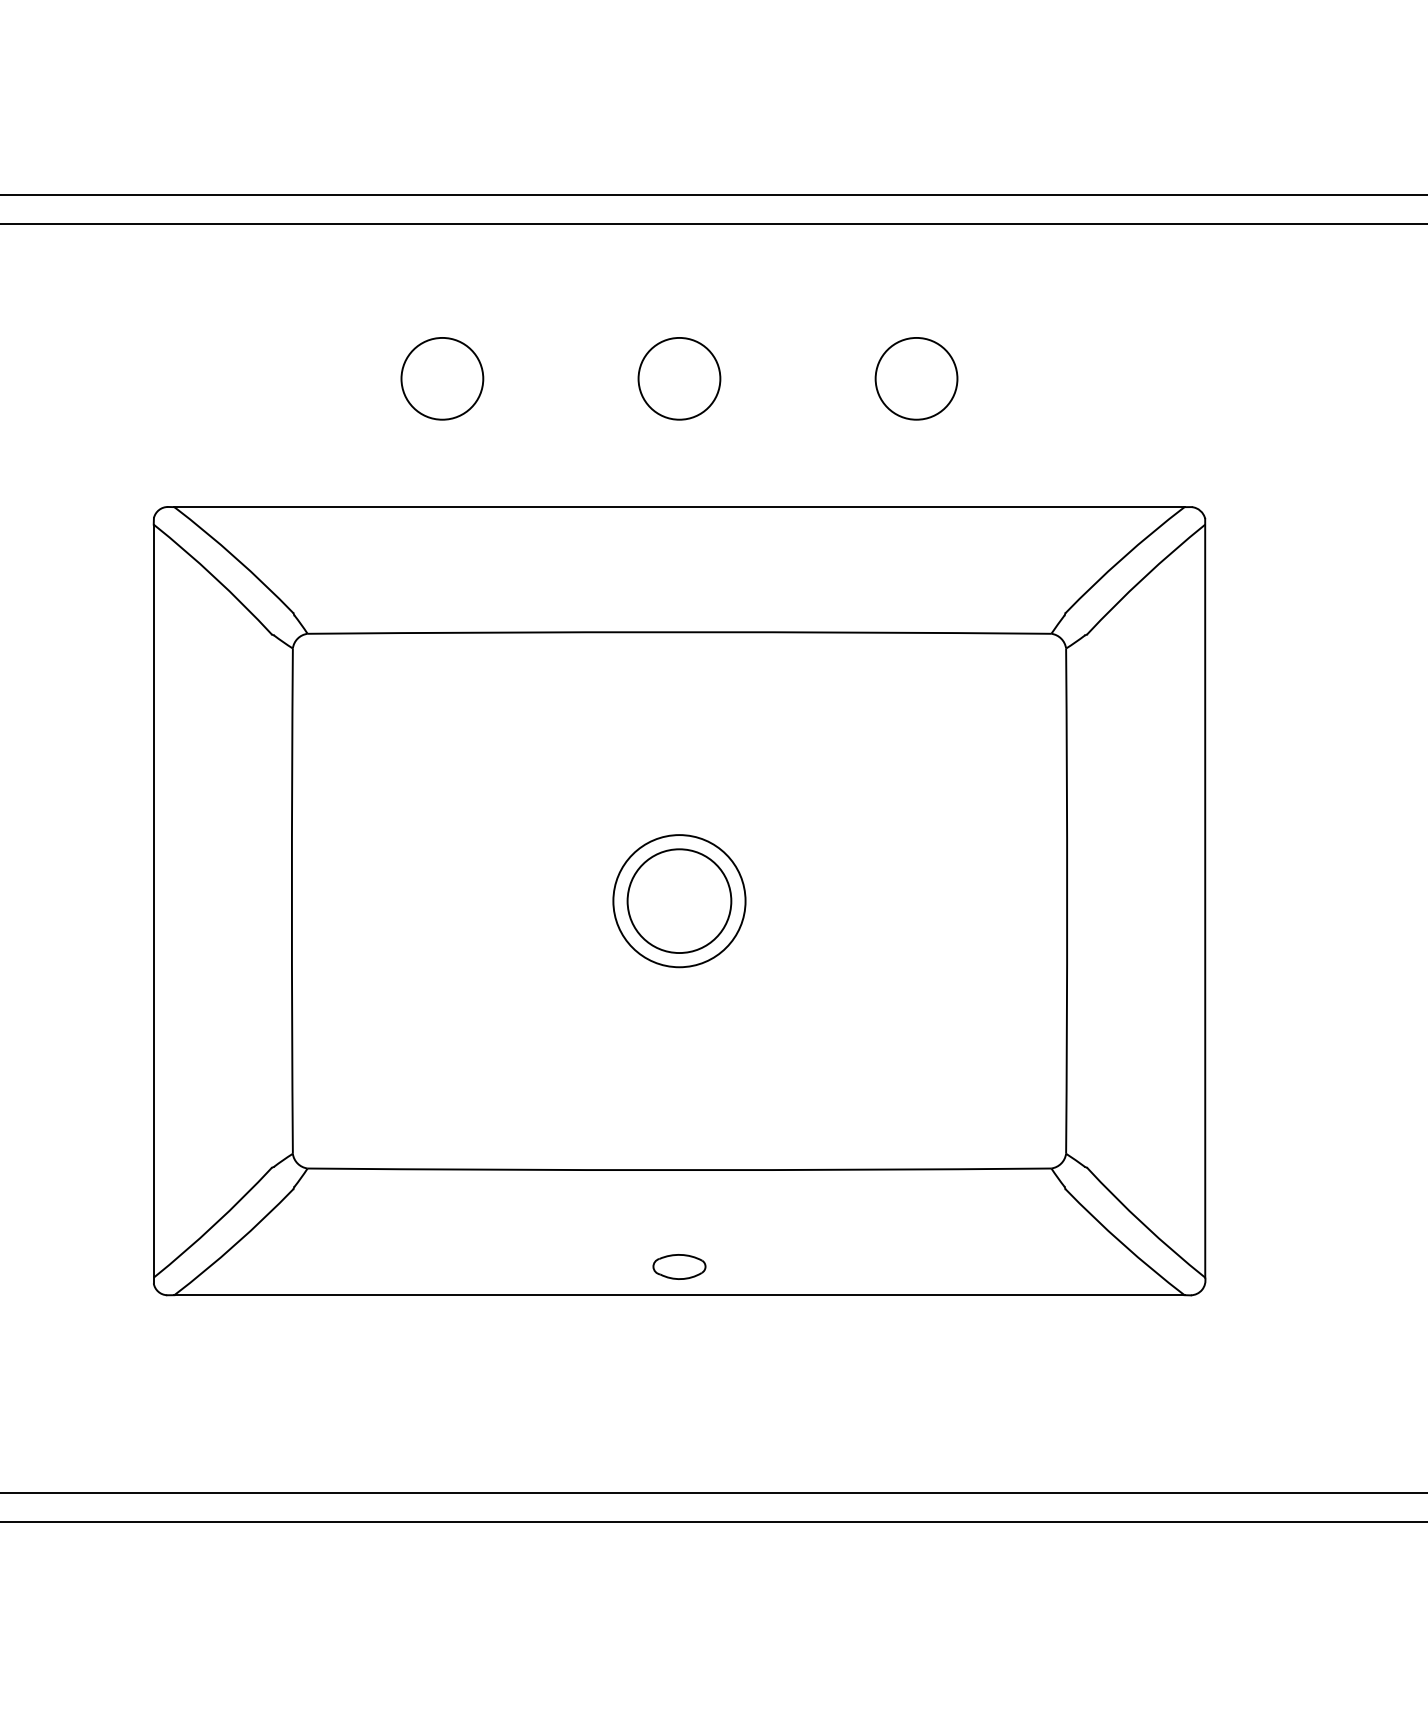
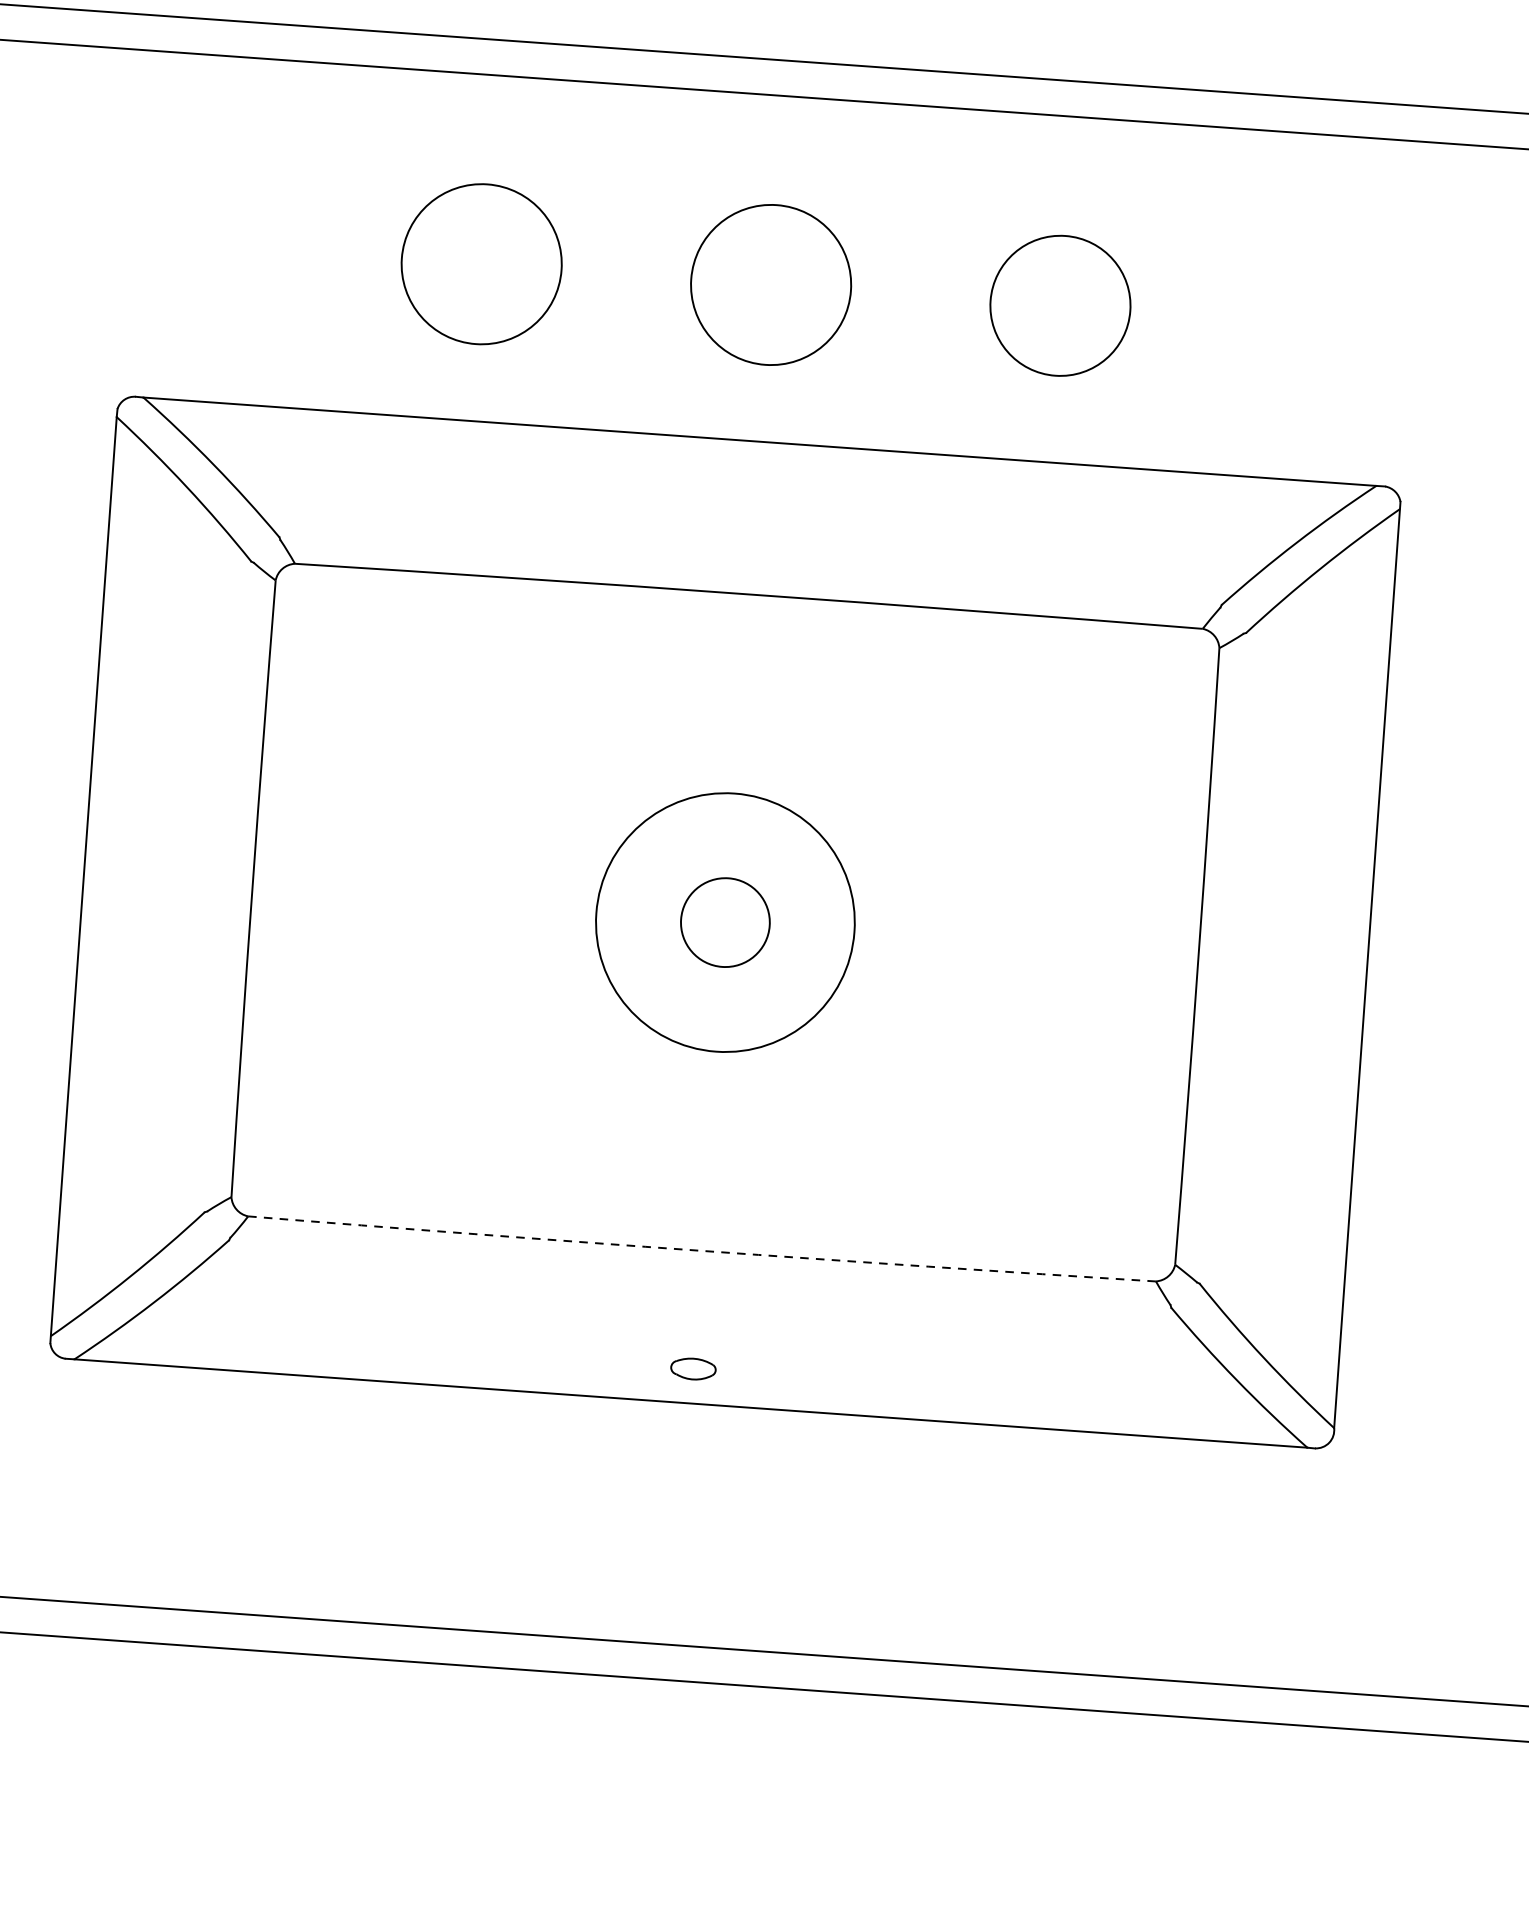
circle: (442, 378) -> (481, 263), size x1.6
circle: (679, 378) -> (771, 284), size x1.6
circle: (916, 378) -> (1060, 305), size x1.4
circle: (679, 901) -> (725, 923), size x0.7
circle: (679, 901) -> (725, 923), size x1.6
arc: (679, 1170) -> (701, 1251), solid -> dashed
part: (679, 1266) -> (693, 1368), size x0.7

